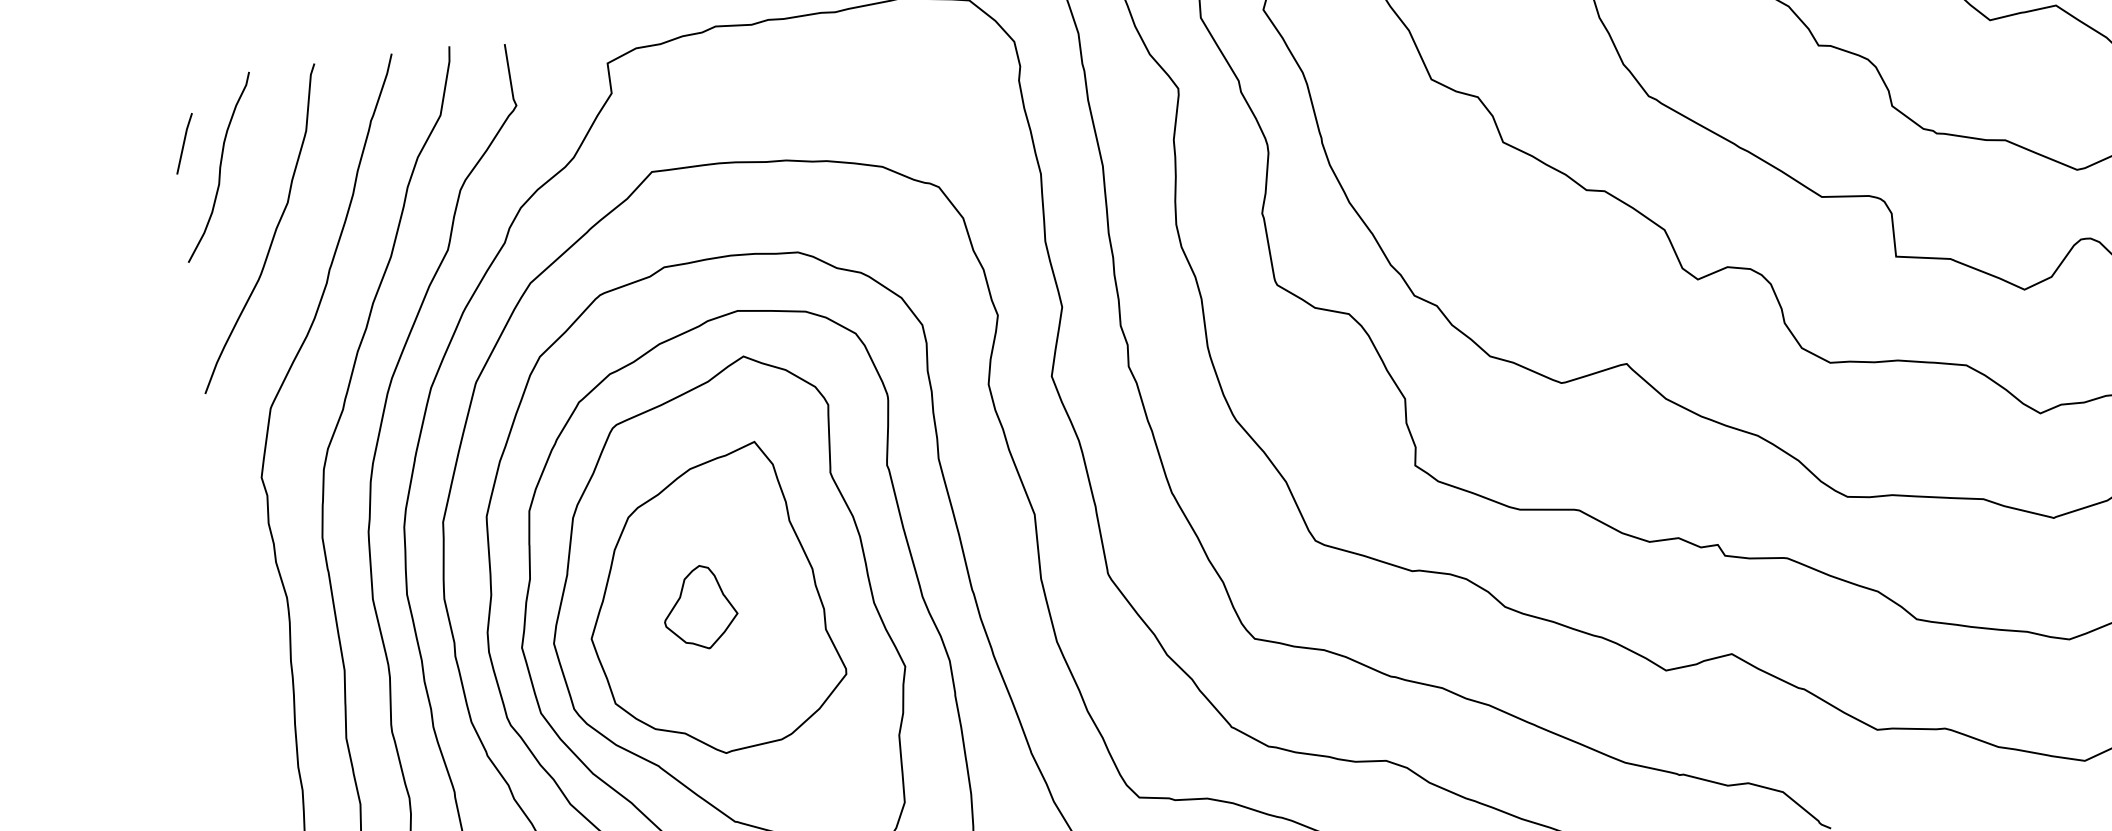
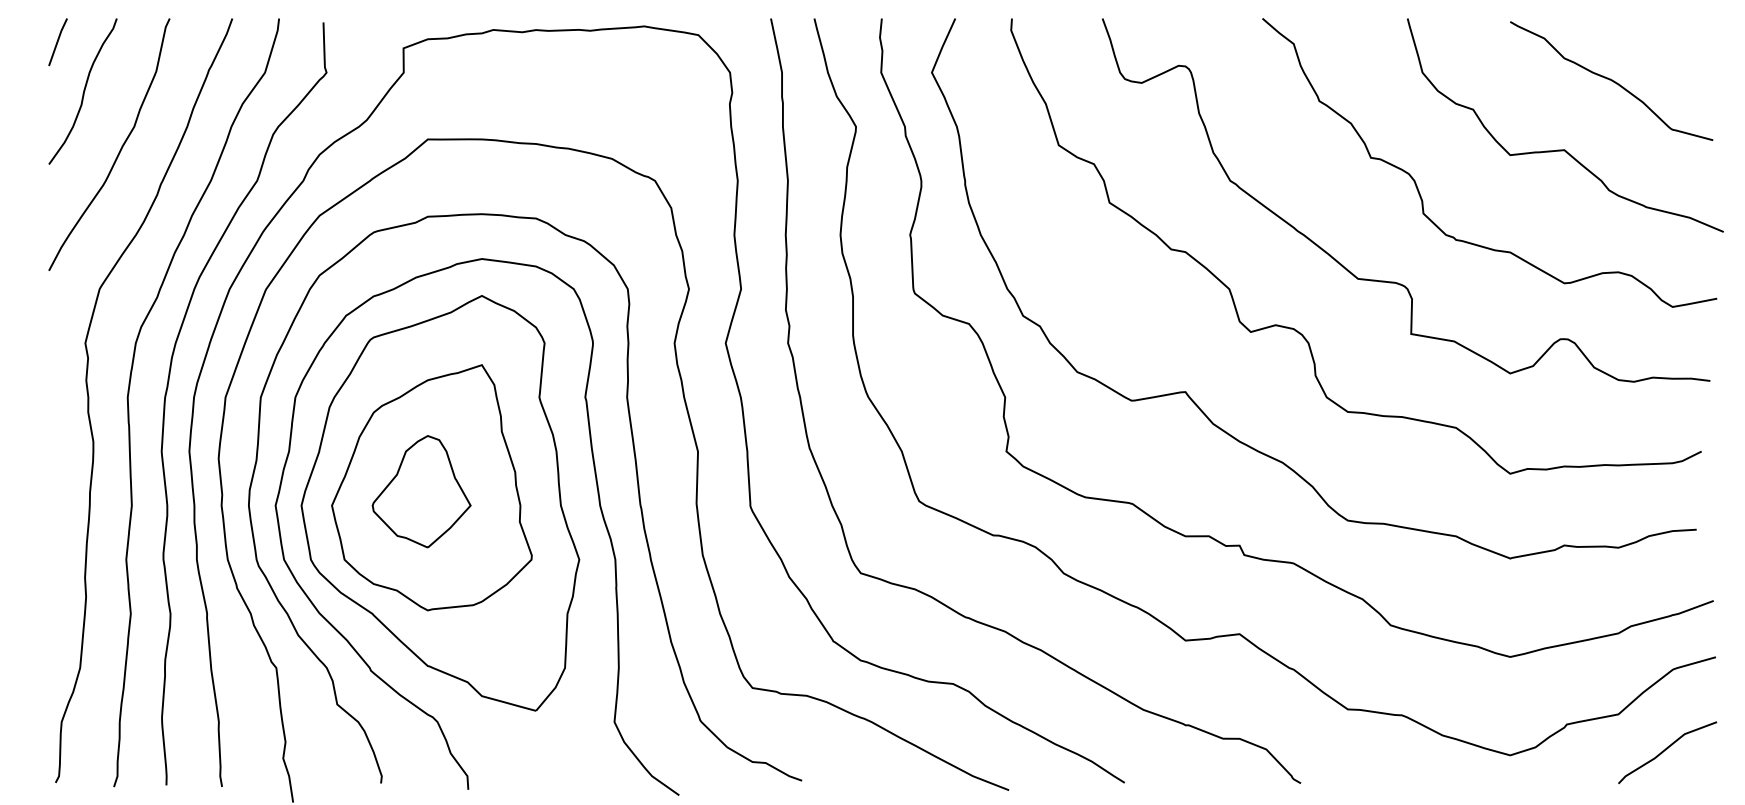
line: (183, 144) -> (57, 42), moved
part: (699, 607) -> (421, 491), size x1.67

